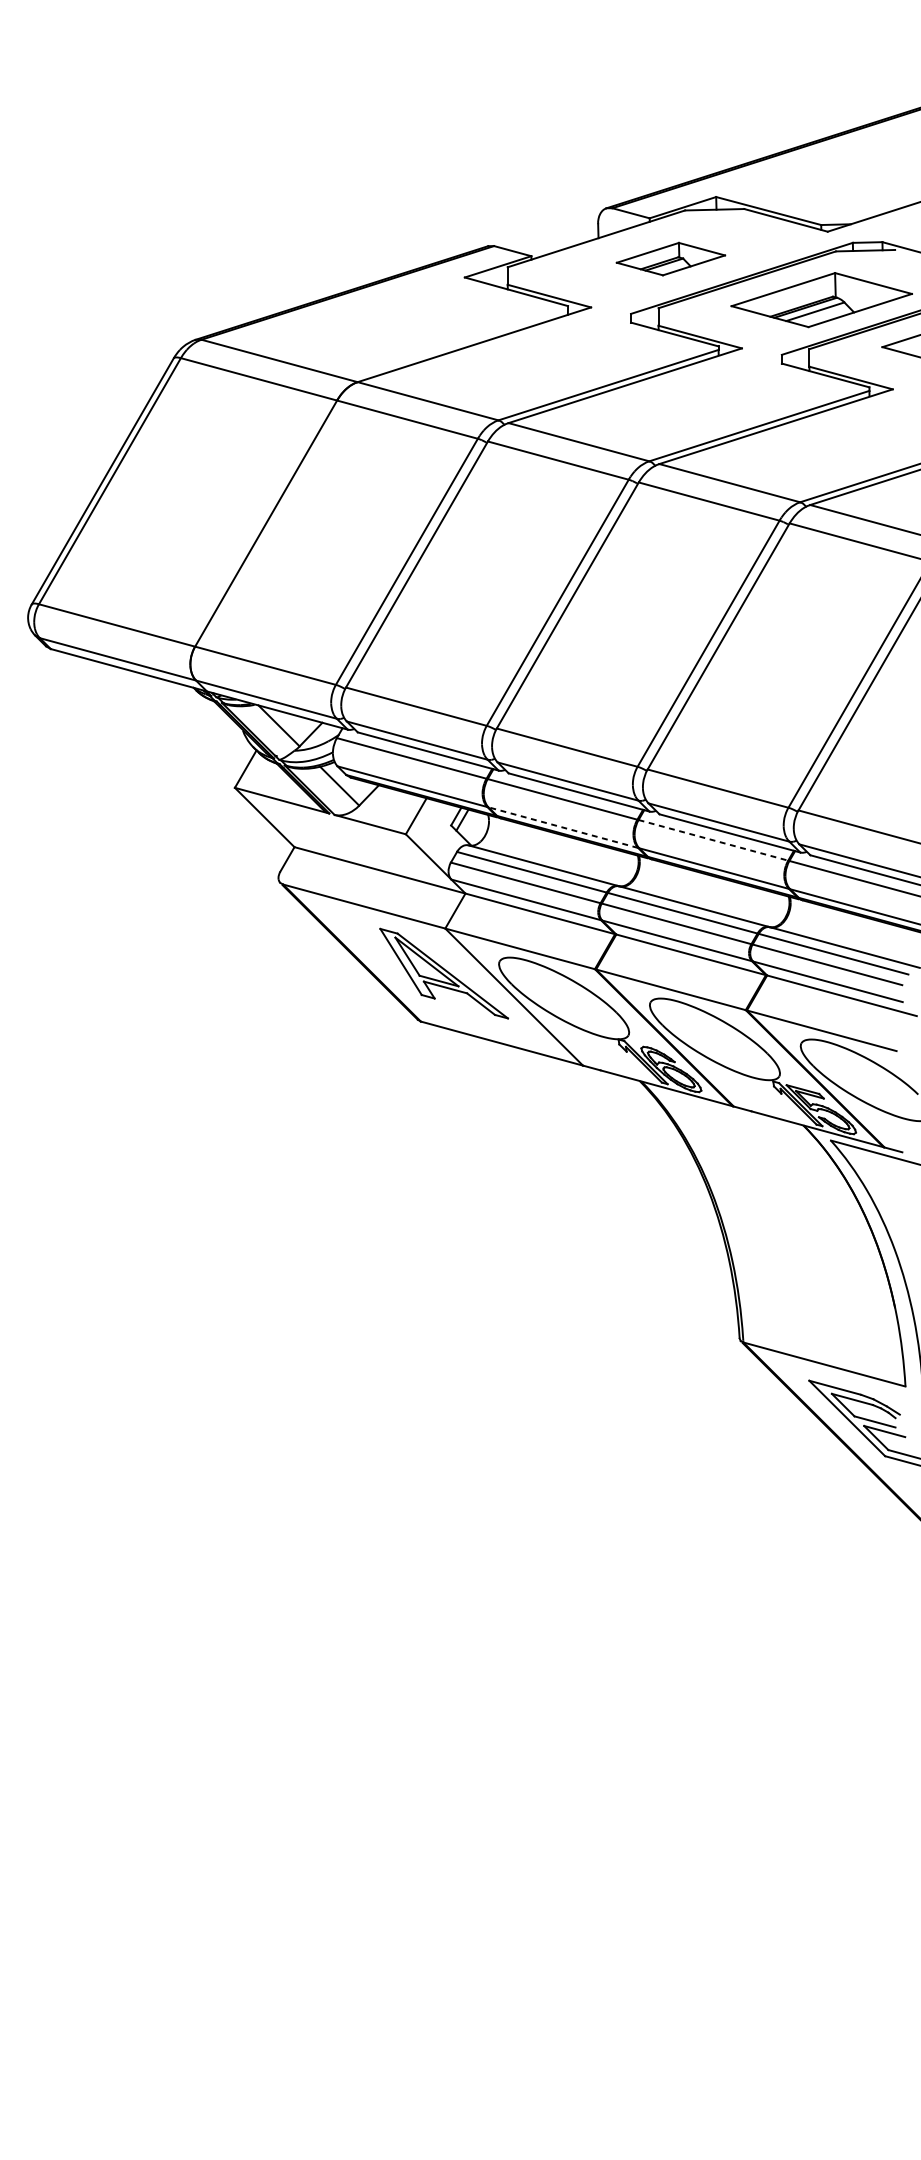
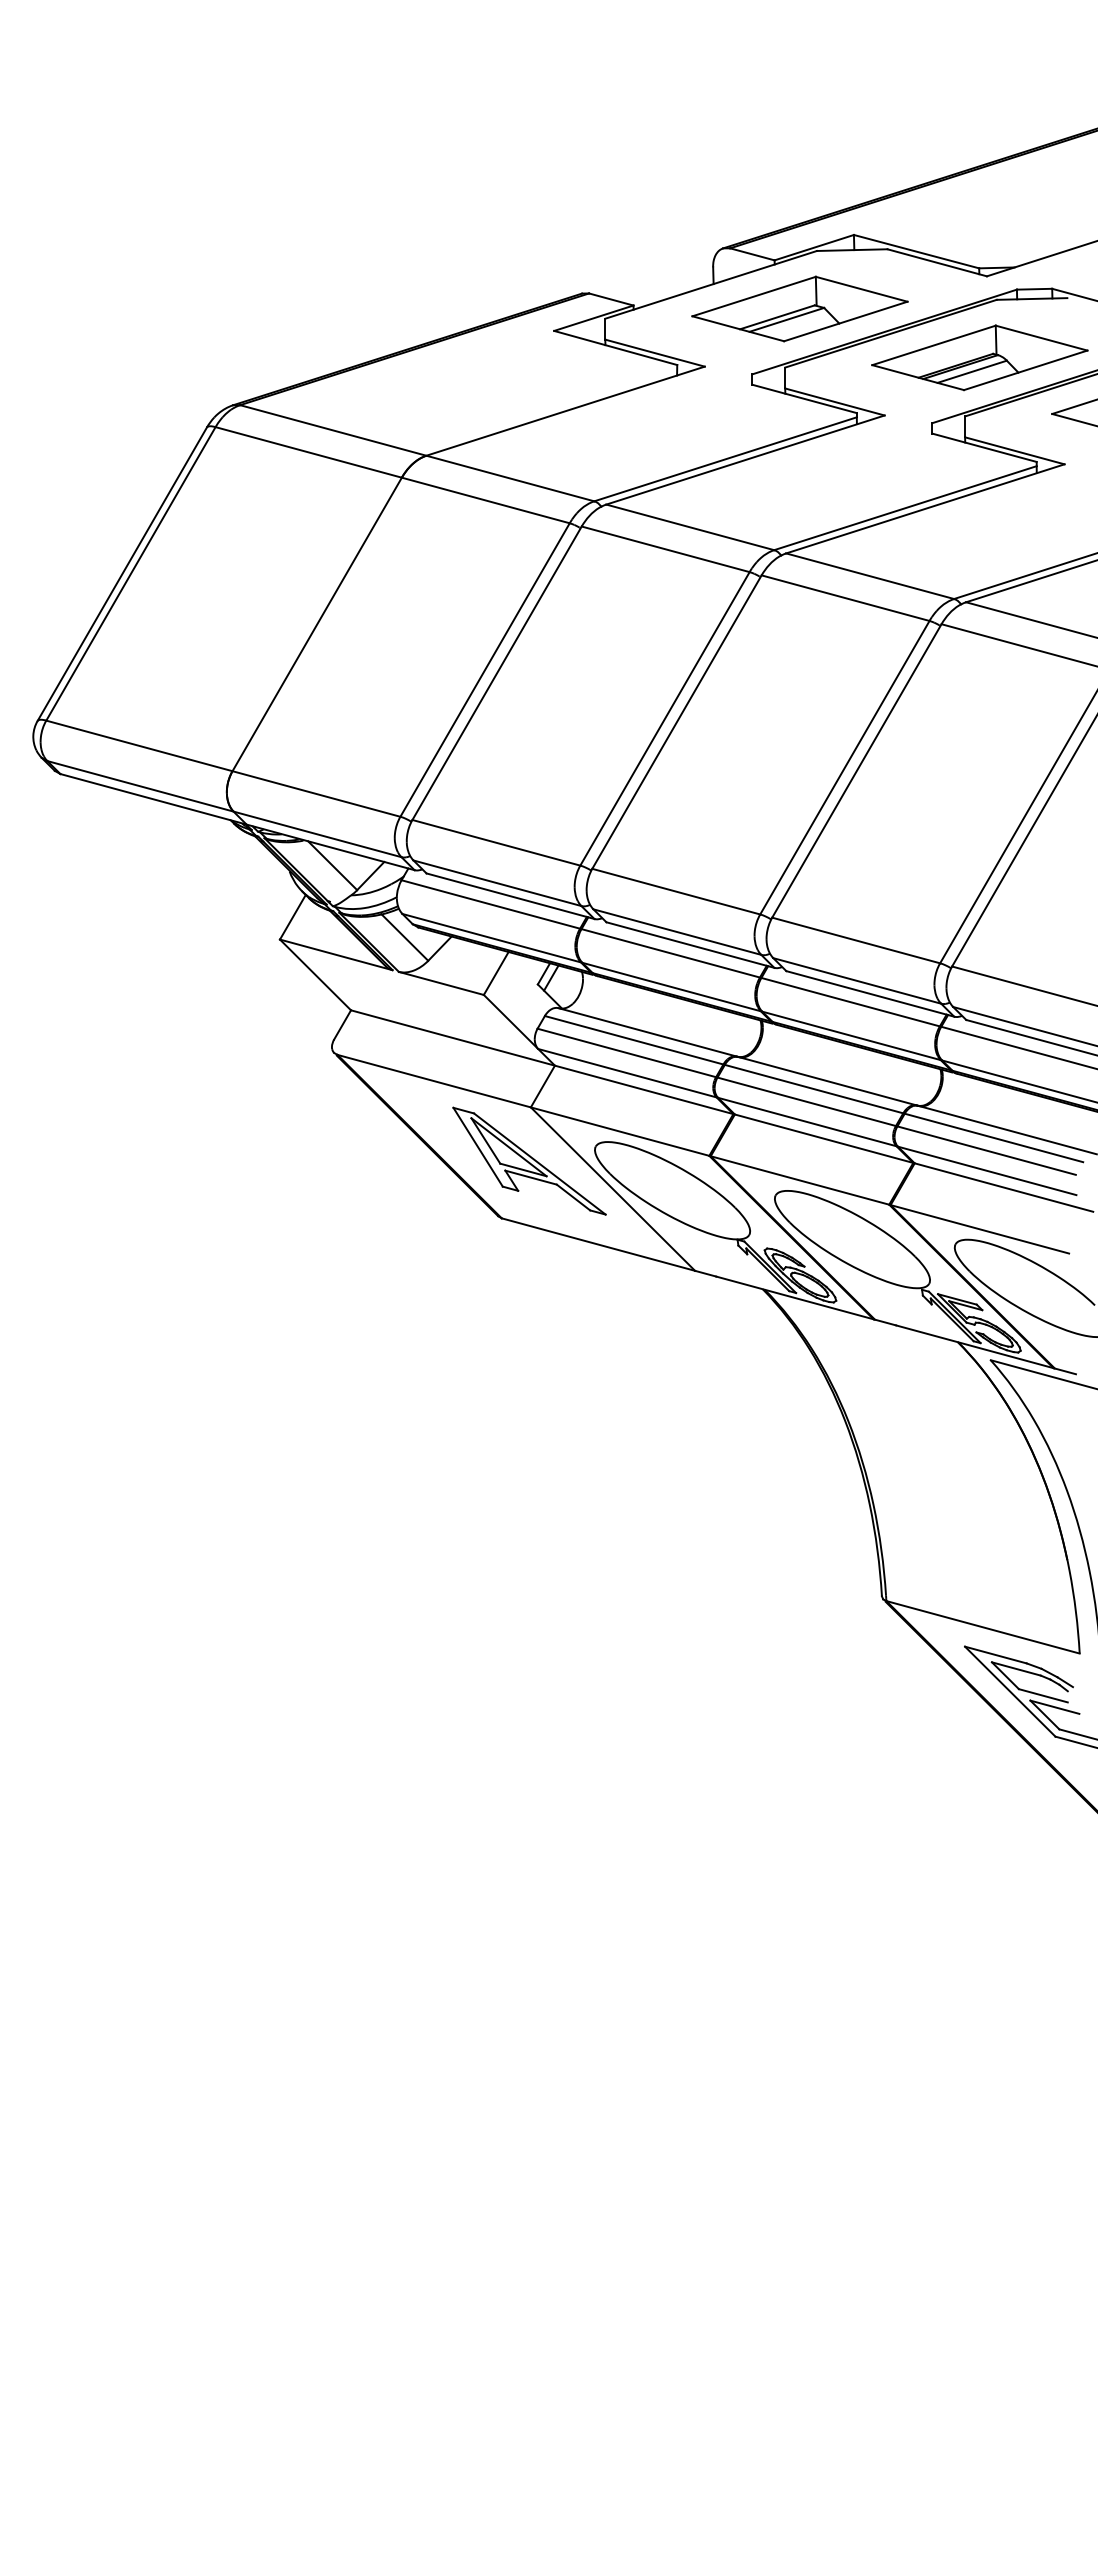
part: (670, 258) -> (799, 308), size x1.67
line: (563, 827) -> (671, 986), dashed -> solid
line: (714, 840) -> (851, 1002), dashed -> solid

